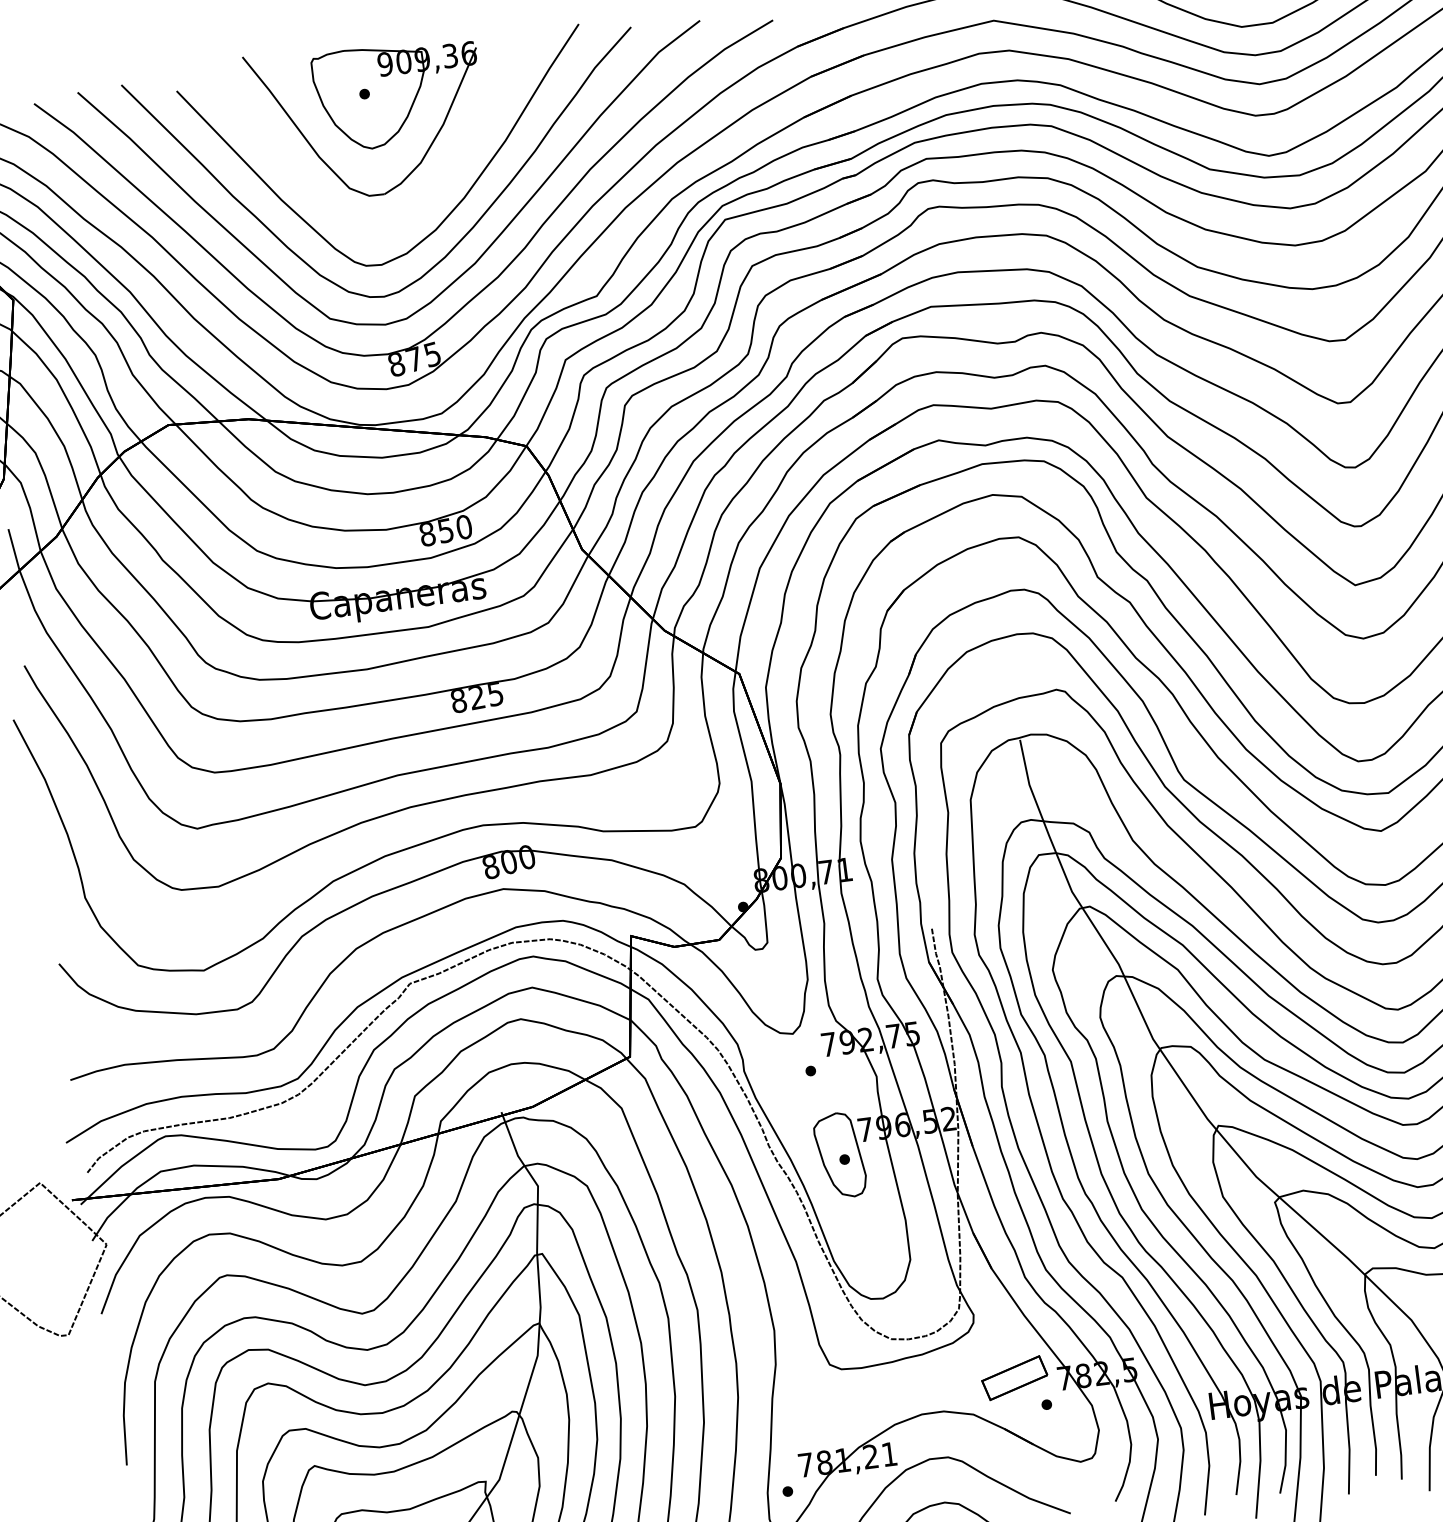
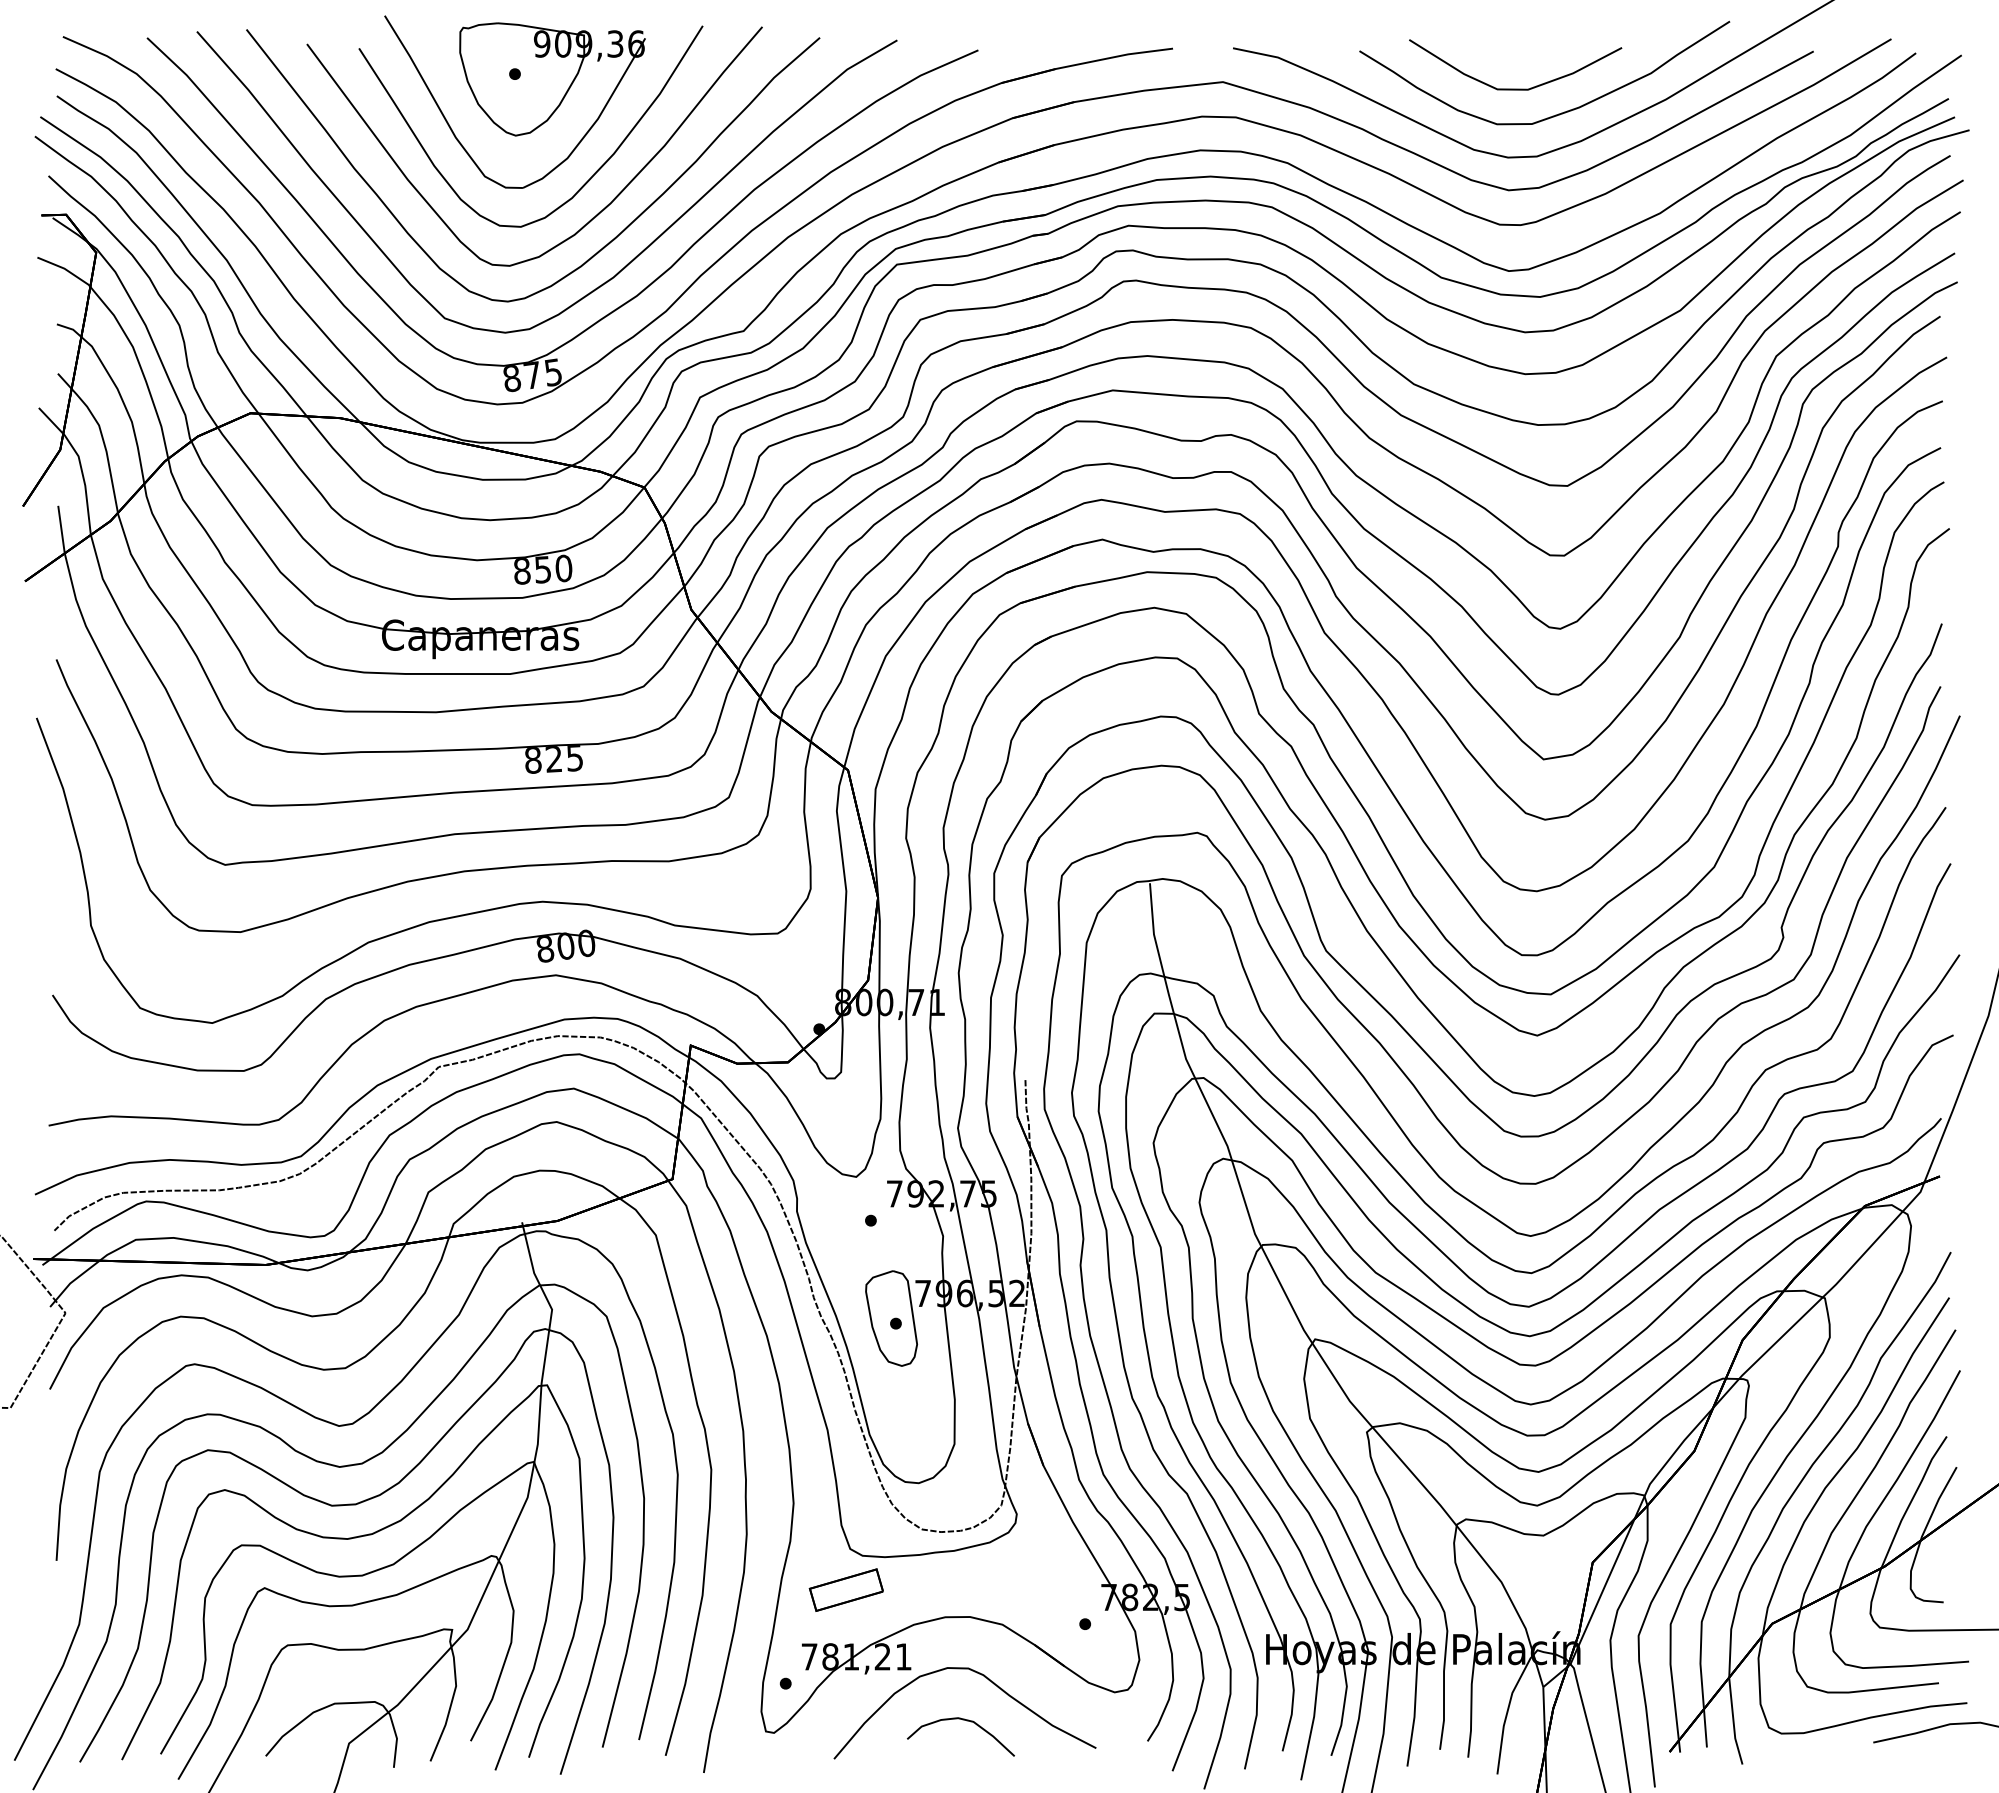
curve: (440, 181) -> (586, 181), added
part: (1013, 1377) -> (845, 1589), moved

